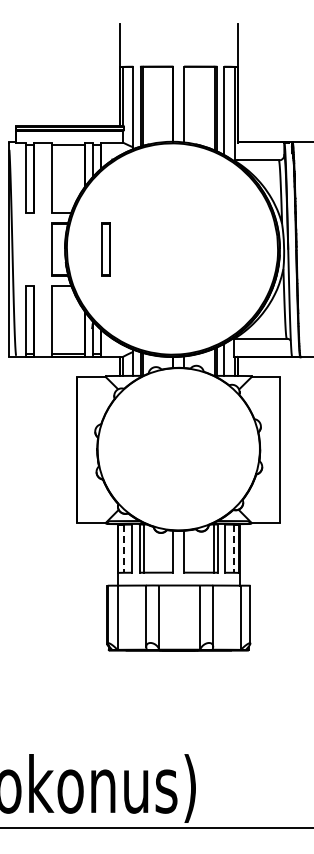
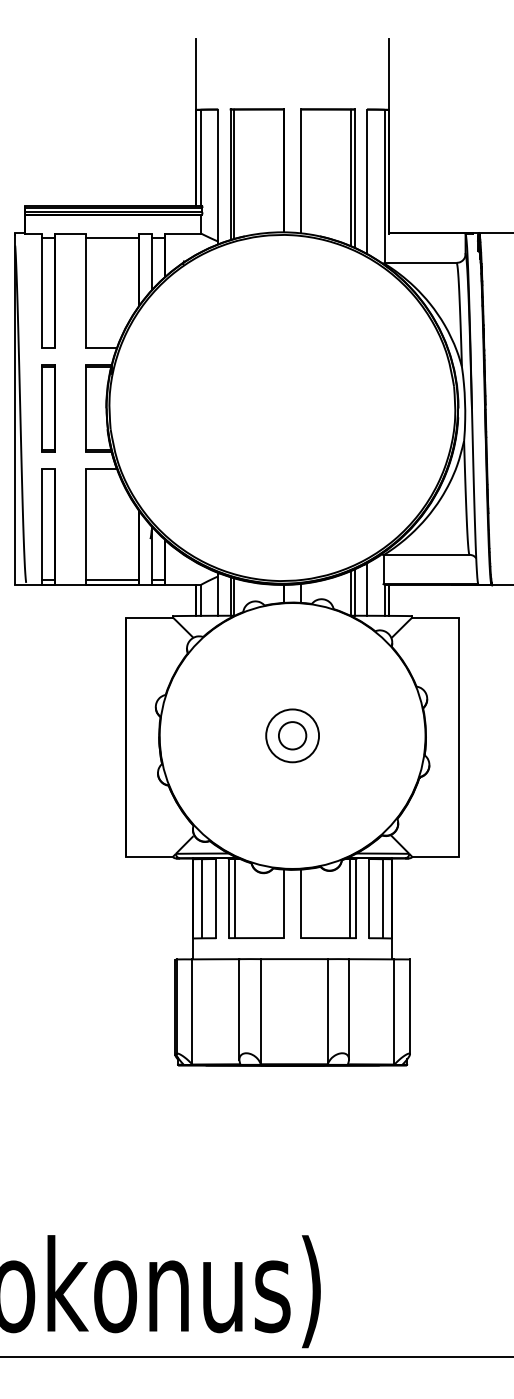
part: (105, 249) -> (48, 408), moved
part: (178, 449) -> (292, 736), added
line: (123, 549) -> (202, 900), dashed -> solid
line: (233, 549) -> (382, 900), dashed -> solid

